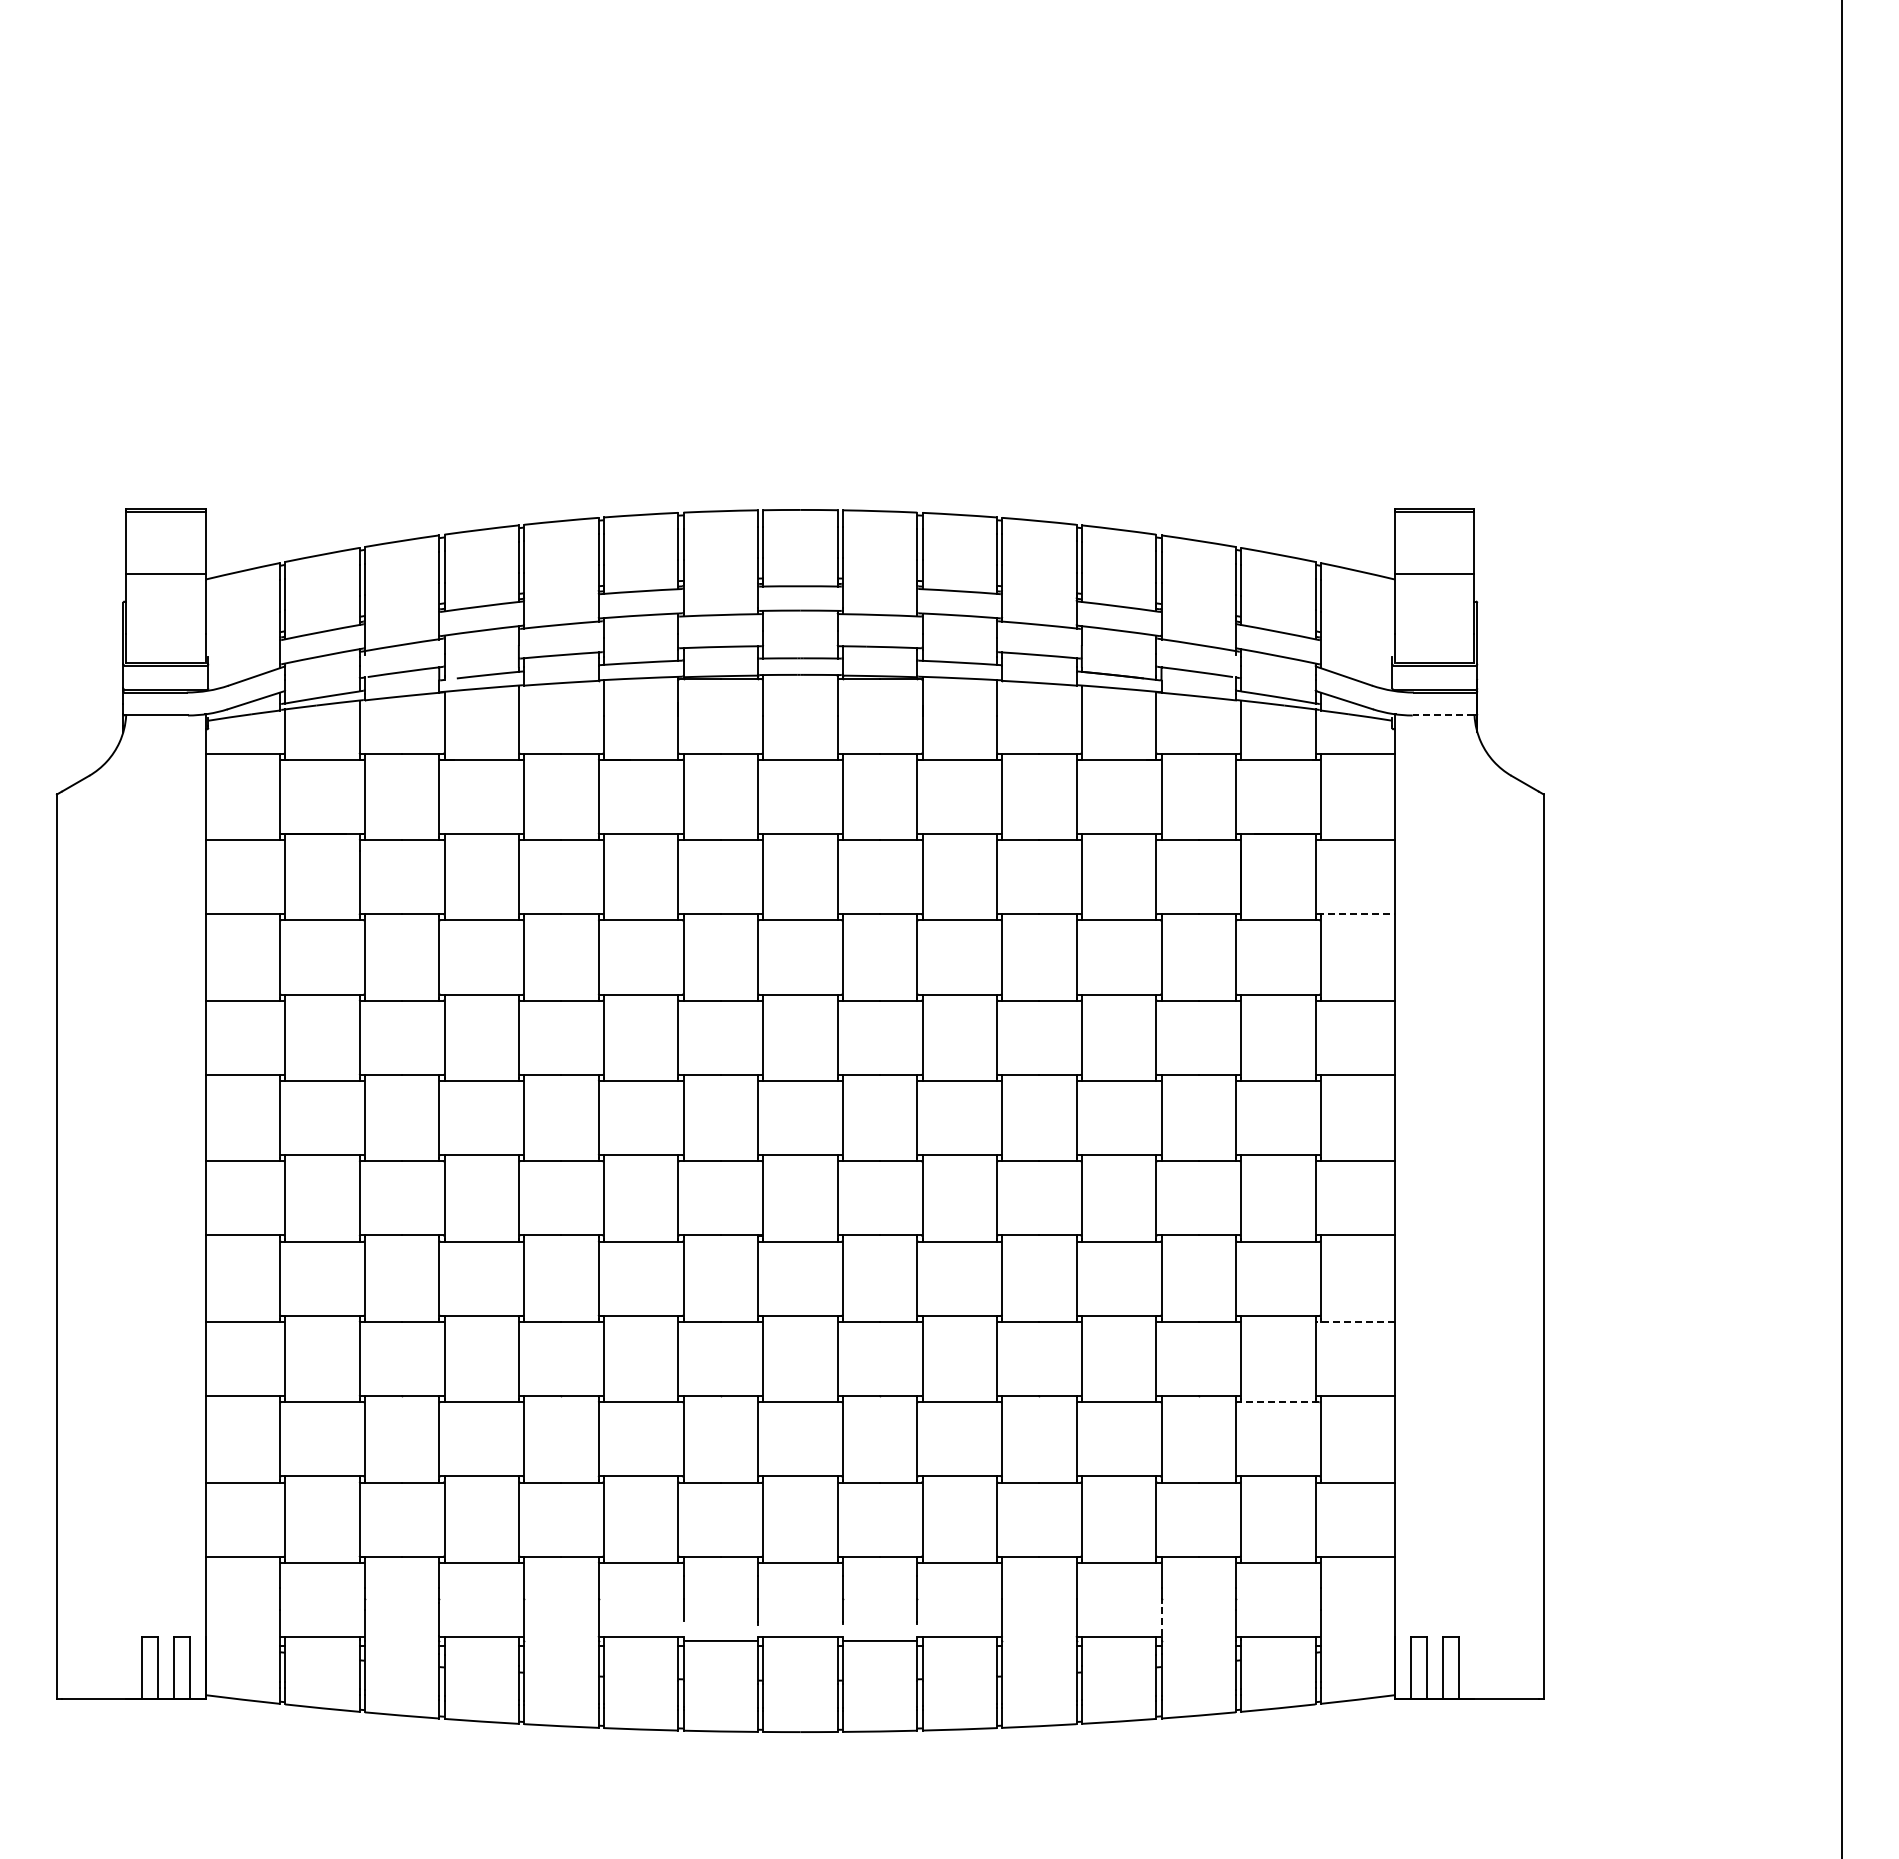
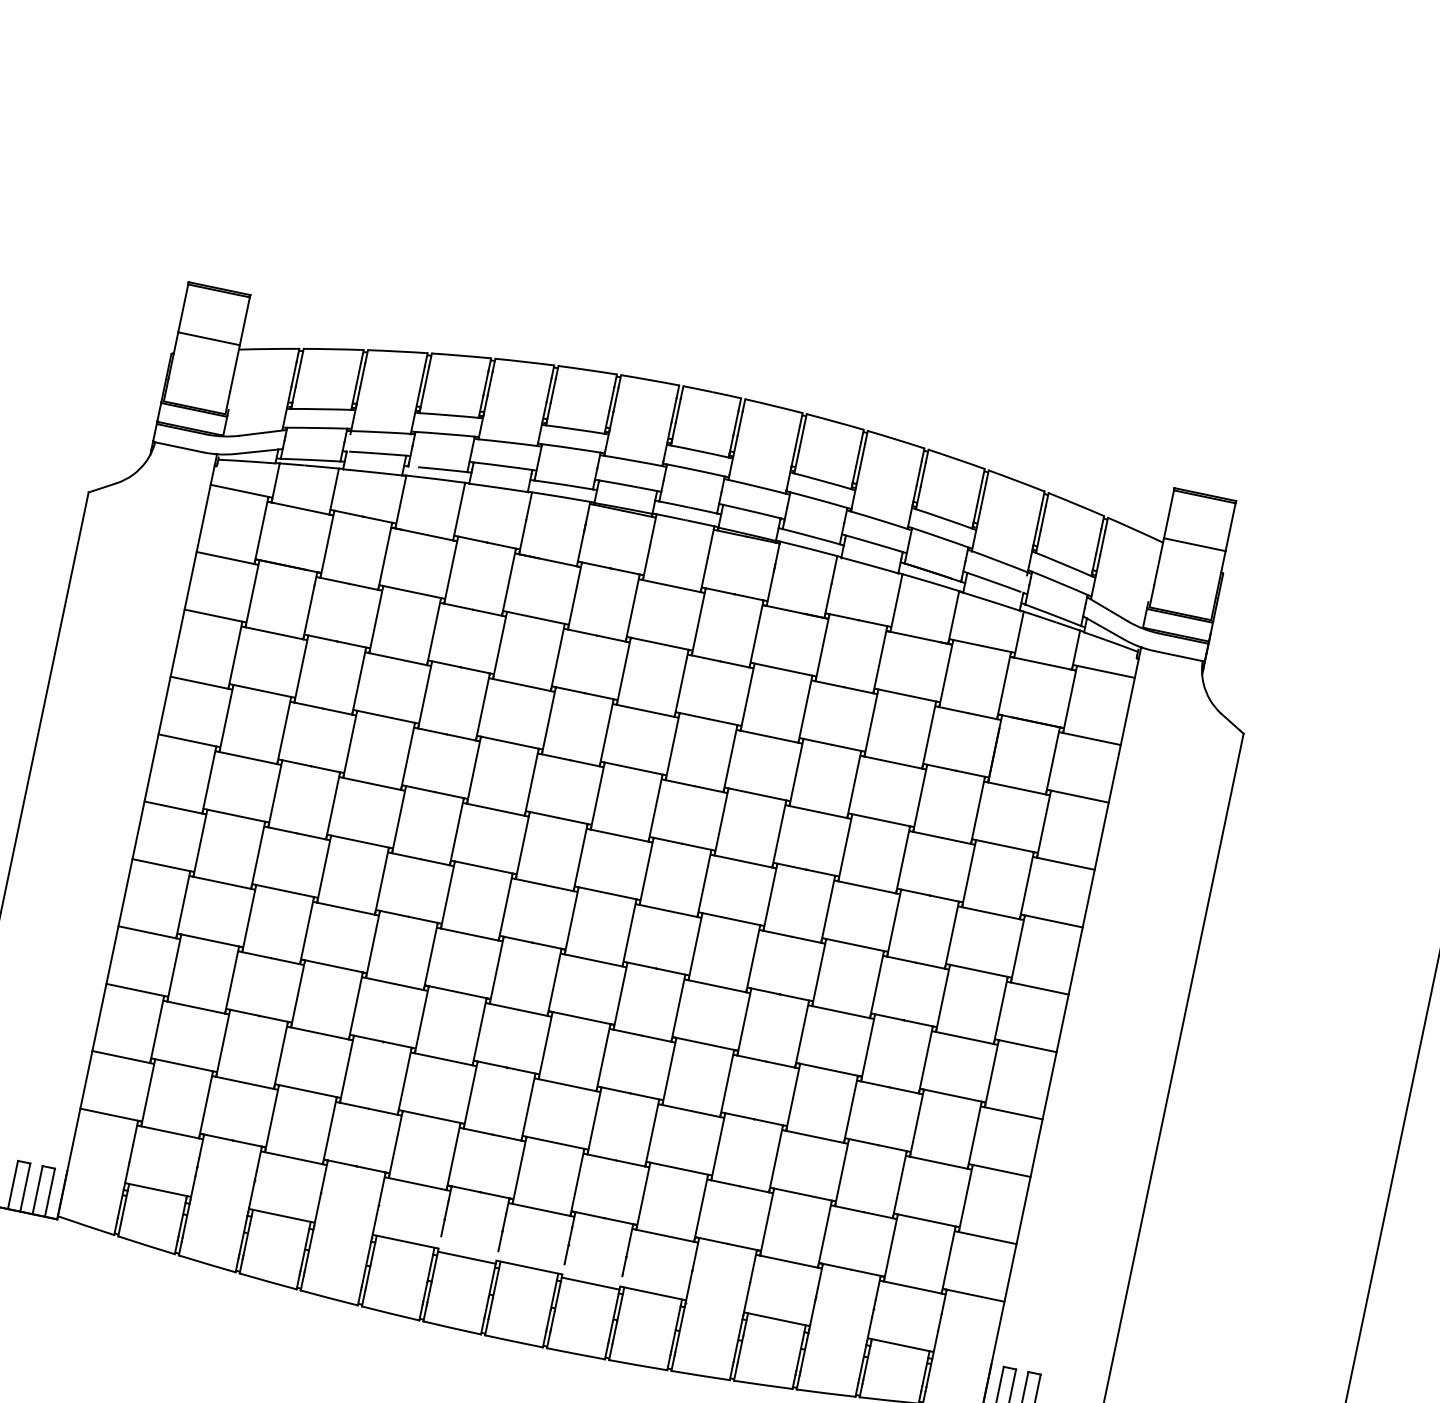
line: (1443, 715) -> (1178, 656), dashed -> solid
line: (1356, 914) -> (1078, 796), dashed -> solid
line: (1355, 1321) -> (1011, 1112), dashed -> solid
line: (1277, 1402) -> (938, 1162), dashed -> solid
line: (1161, 1618) -> (812, 1311), dashed -> solid

